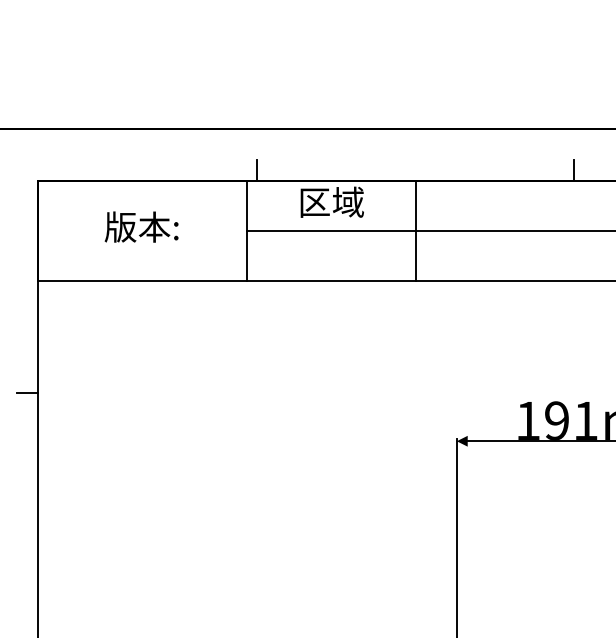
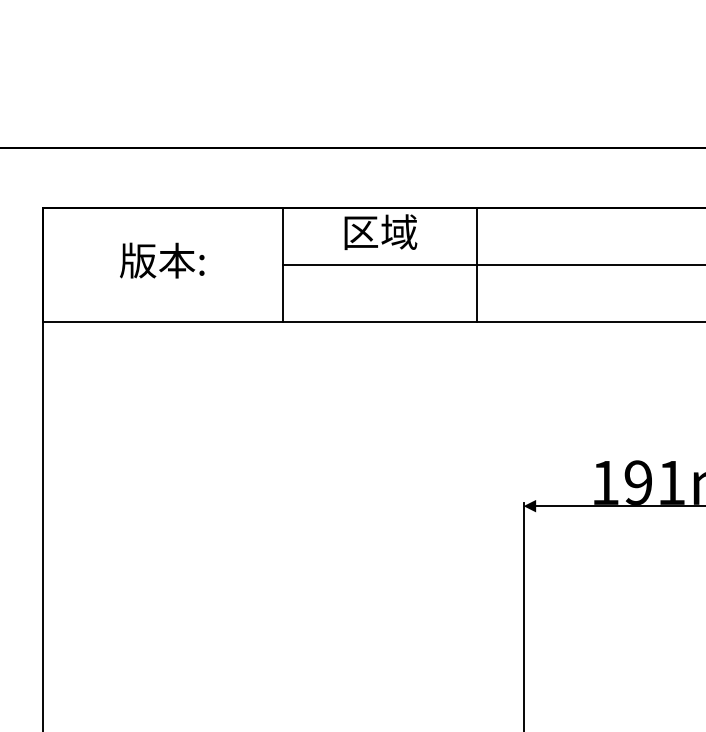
line: (256, 170) -> (294, 195), removed
line: (573, 170) -> (657, 195), removed
line: (27, 392) -> (31, 450), removed

